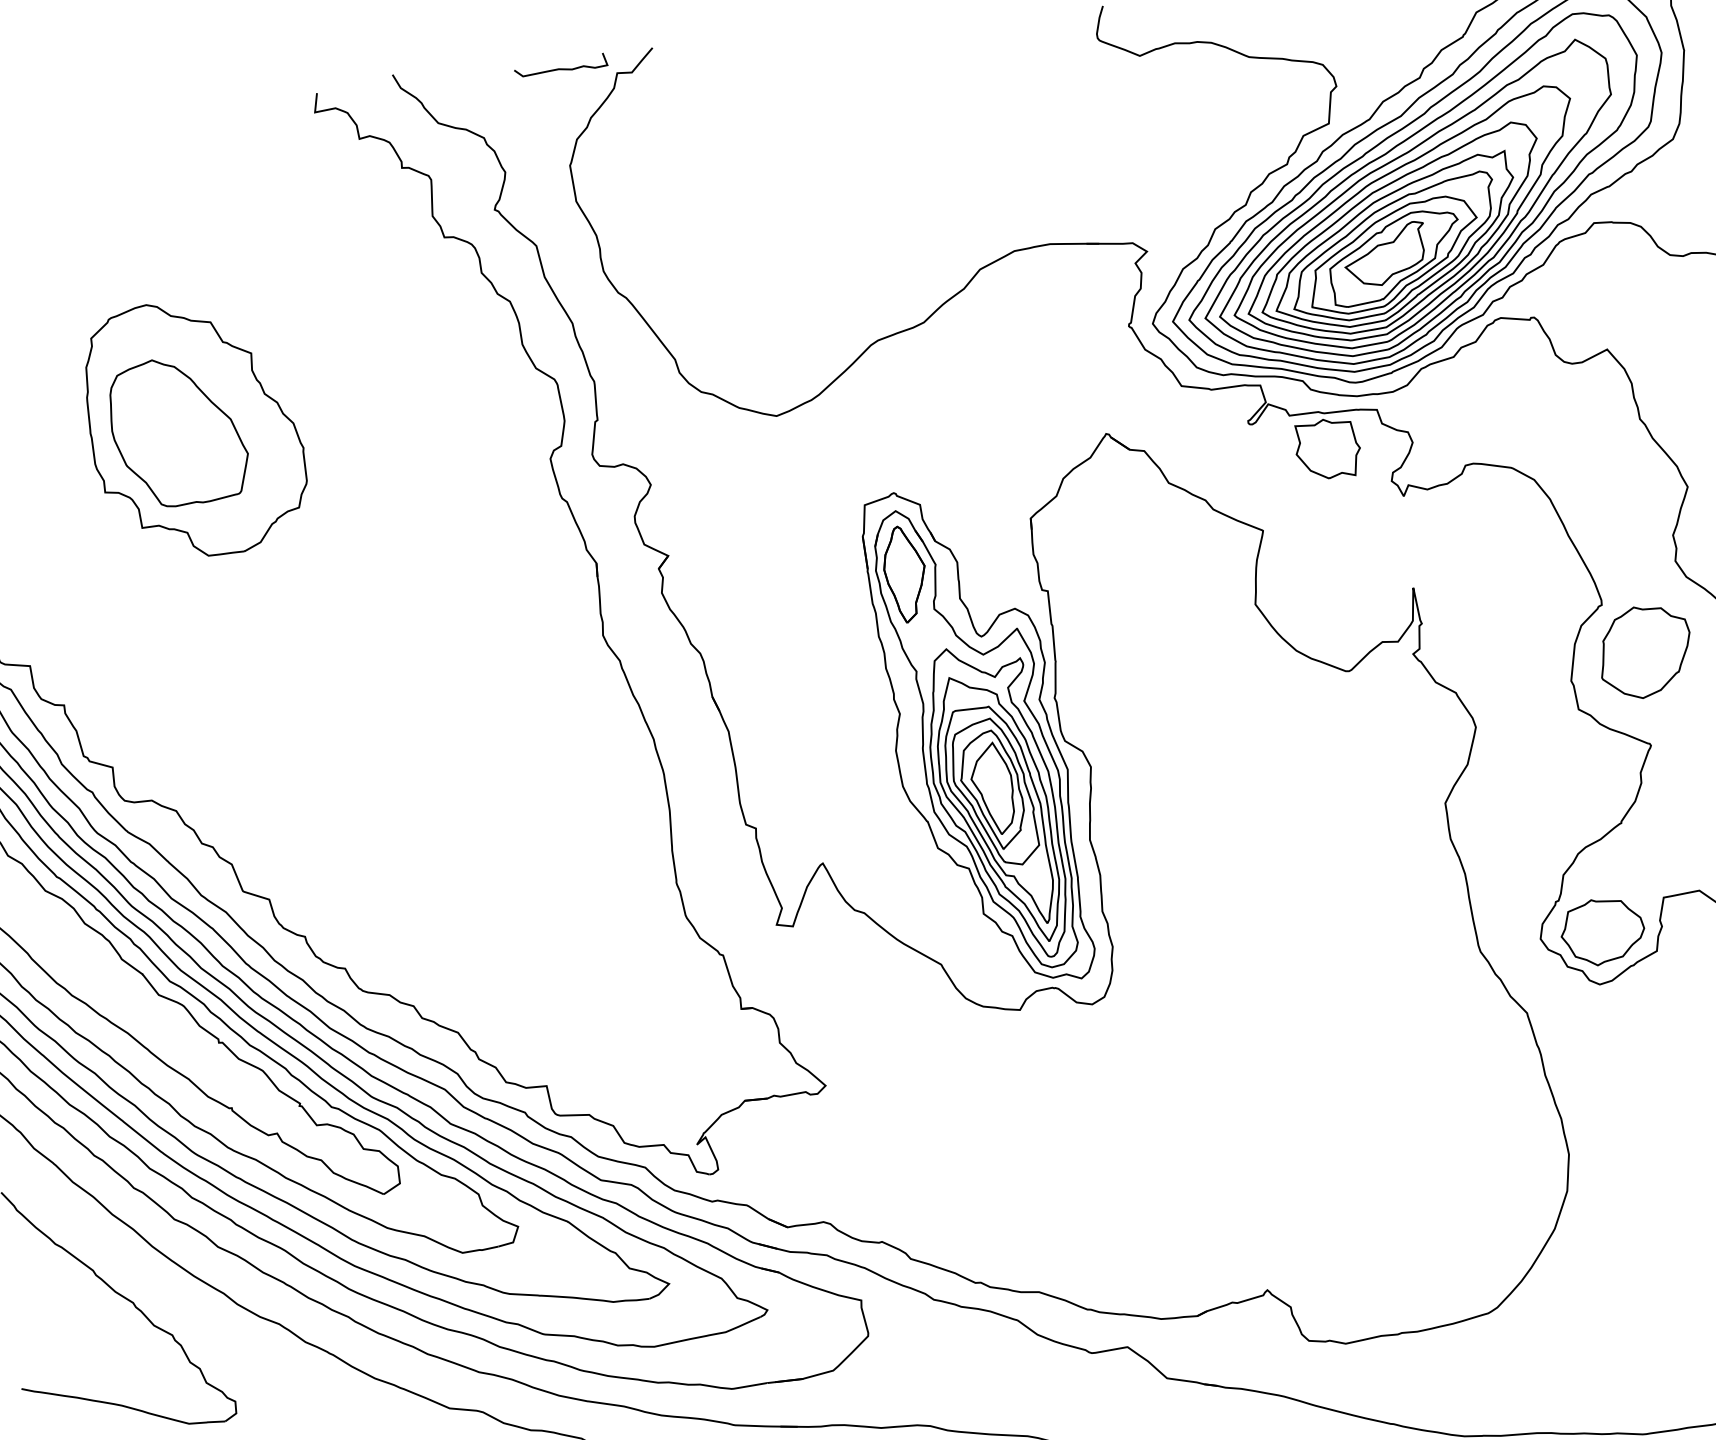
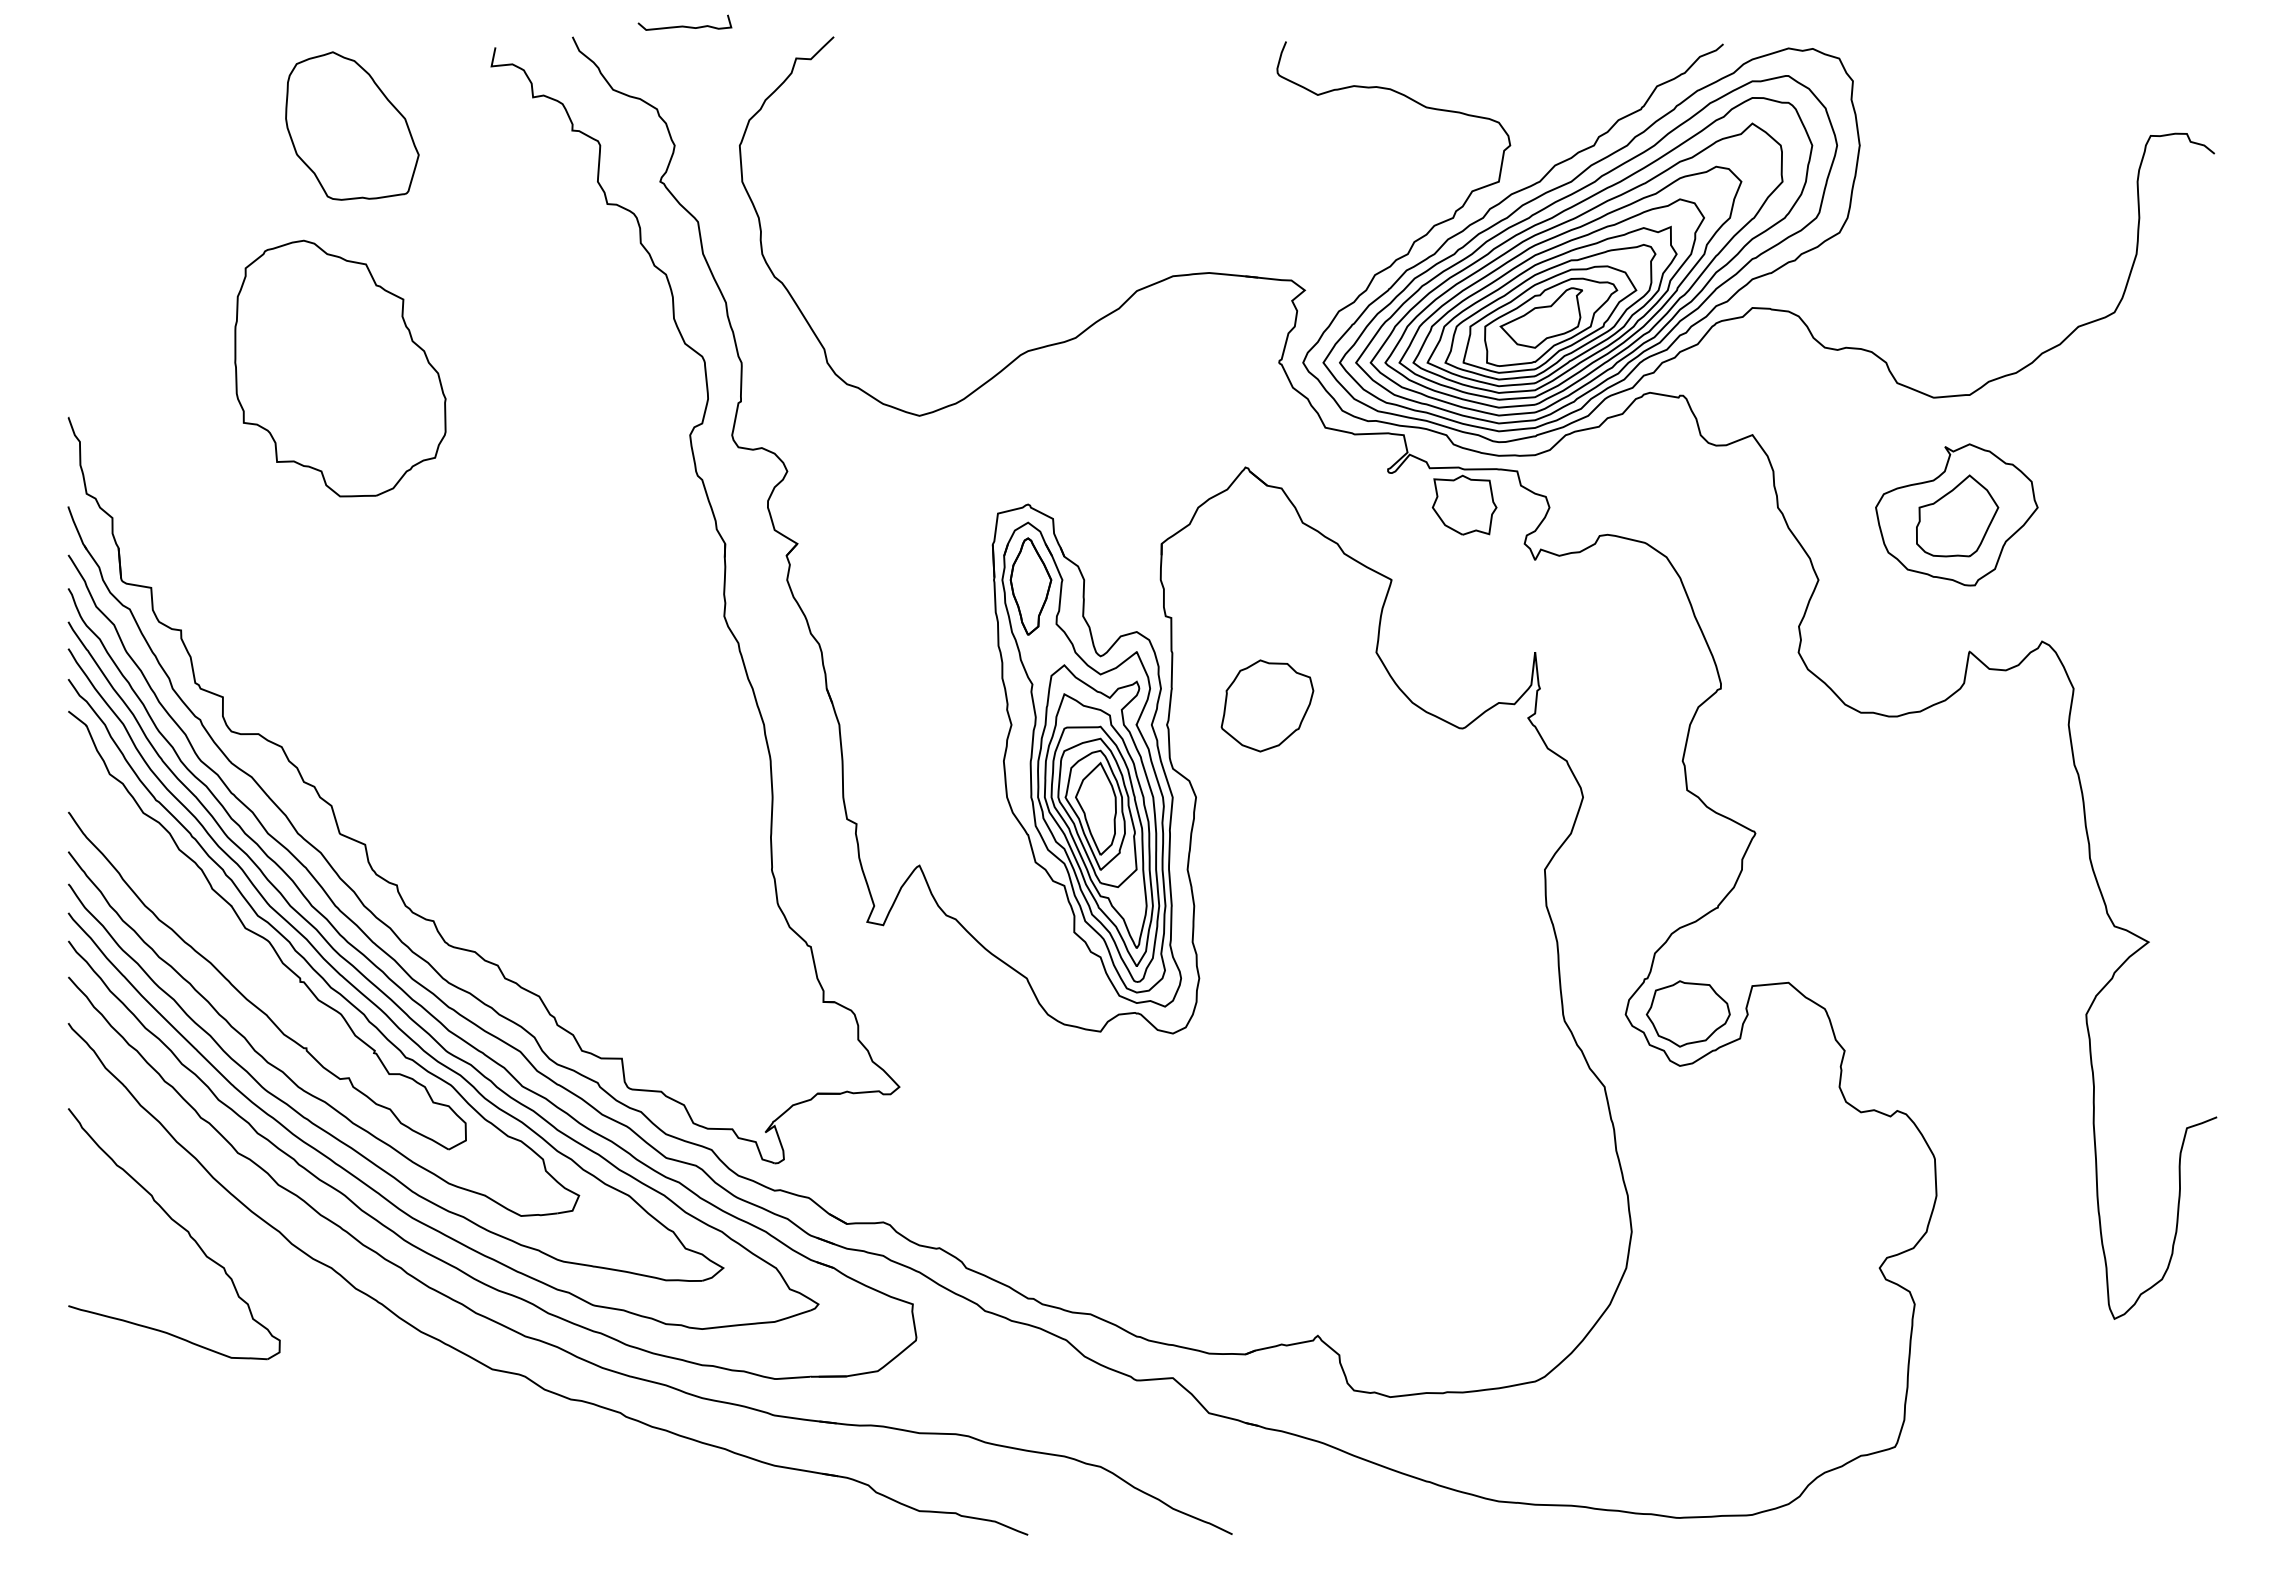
curve: (560, 68) -> (684, 25), moved
part: (179, 431) -> (352, 125), moved
part: (1645, 651) -> (1267, 705), moved

